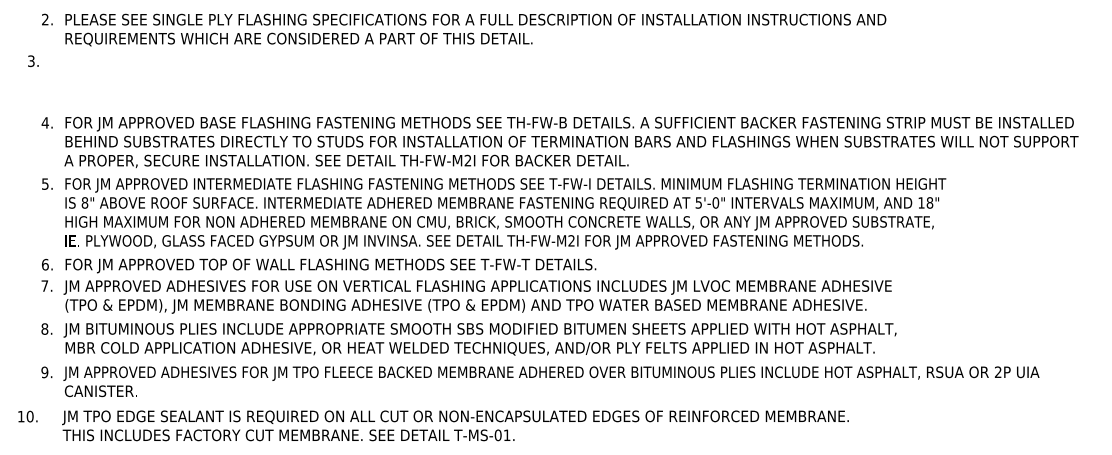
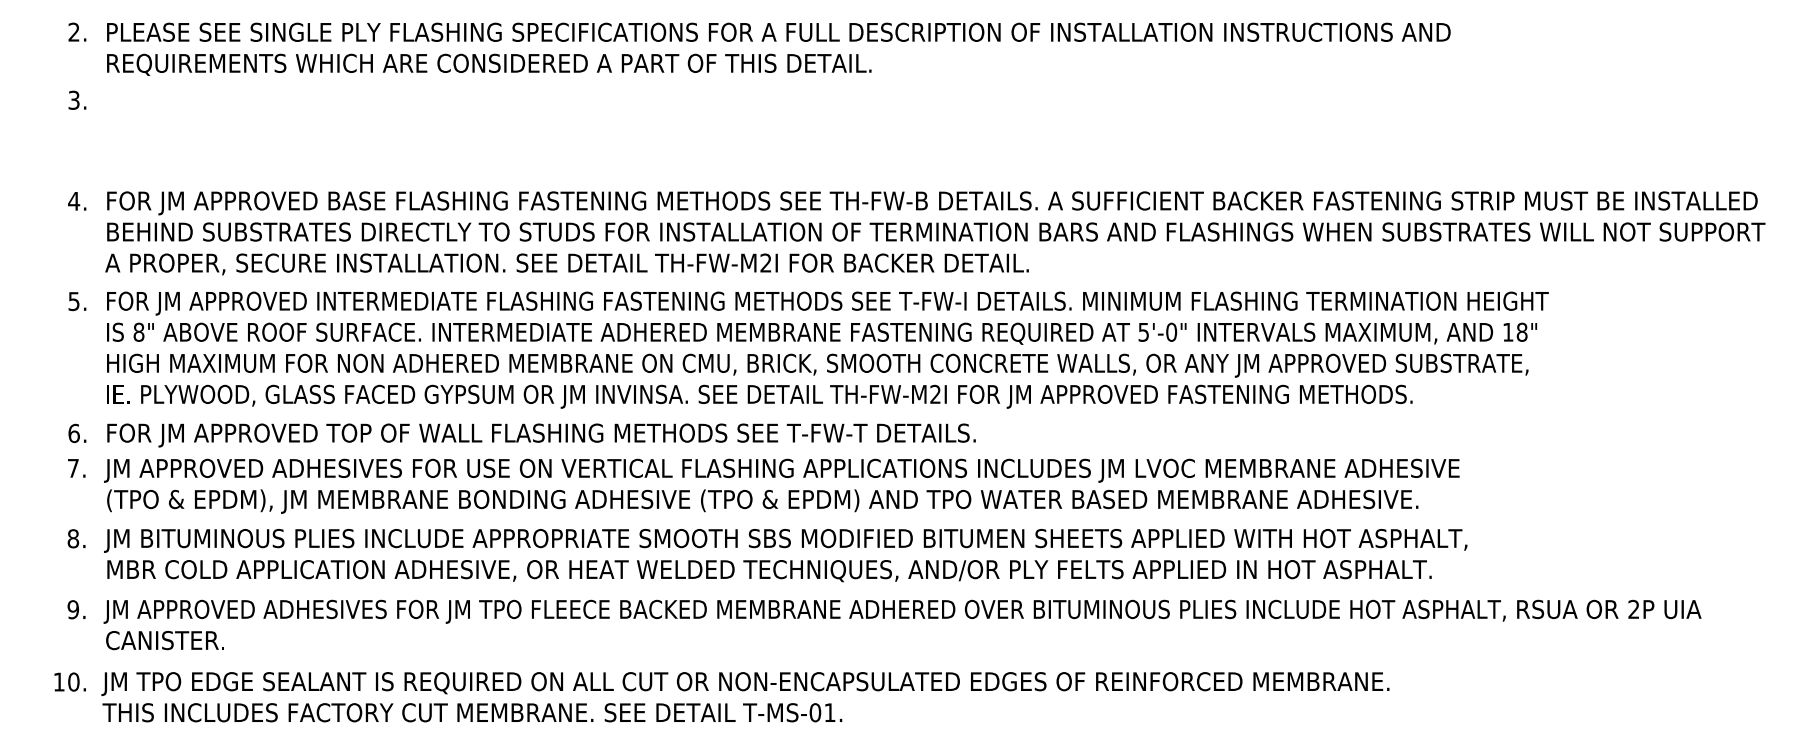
text: (33, 61) -> (77, 100), moved
text: (27, 416) -> (69, 681), moved

